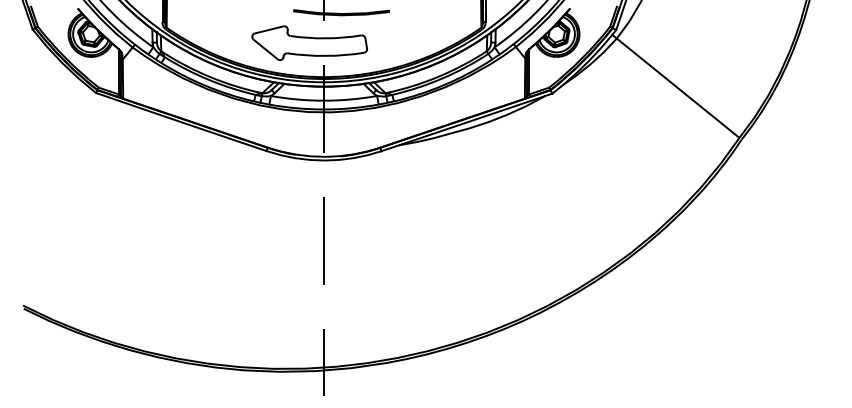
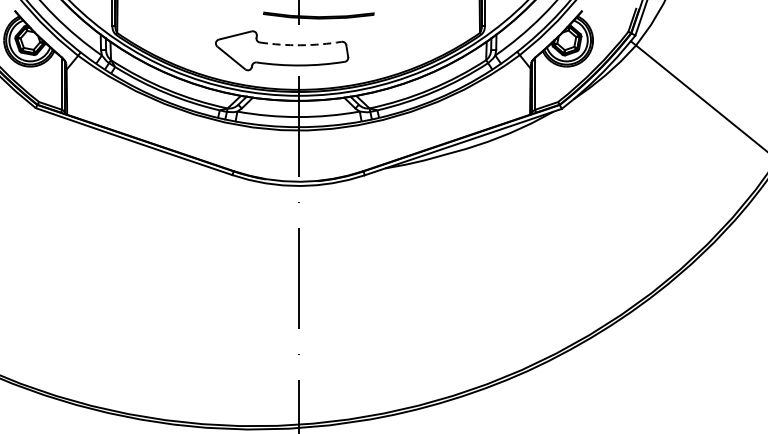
arc: (325, 38) -> (300, 45), solid -> dashed

